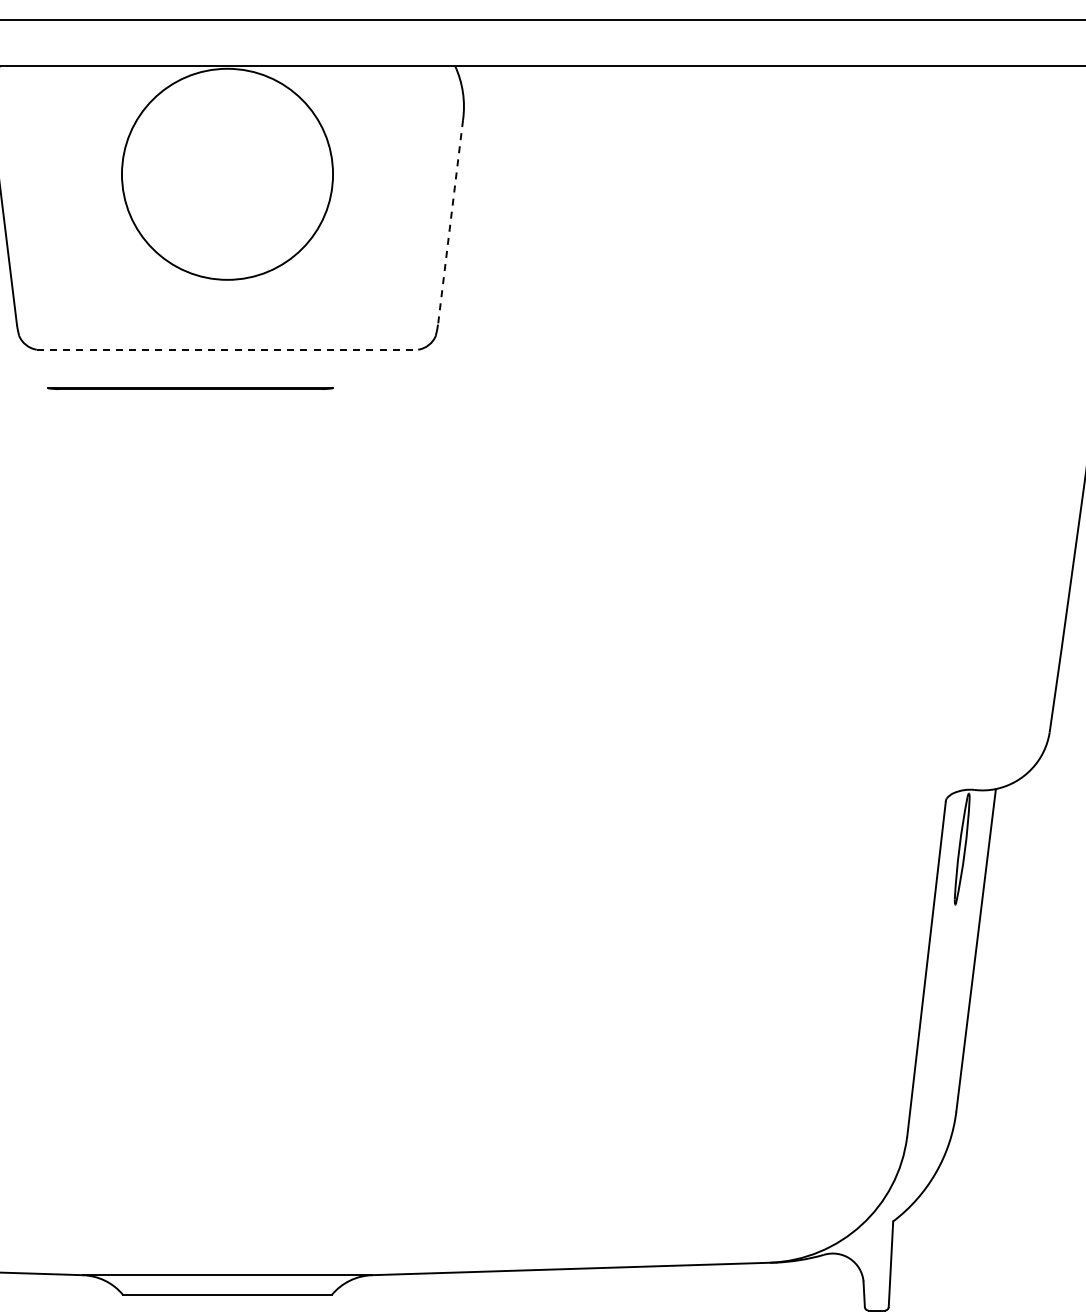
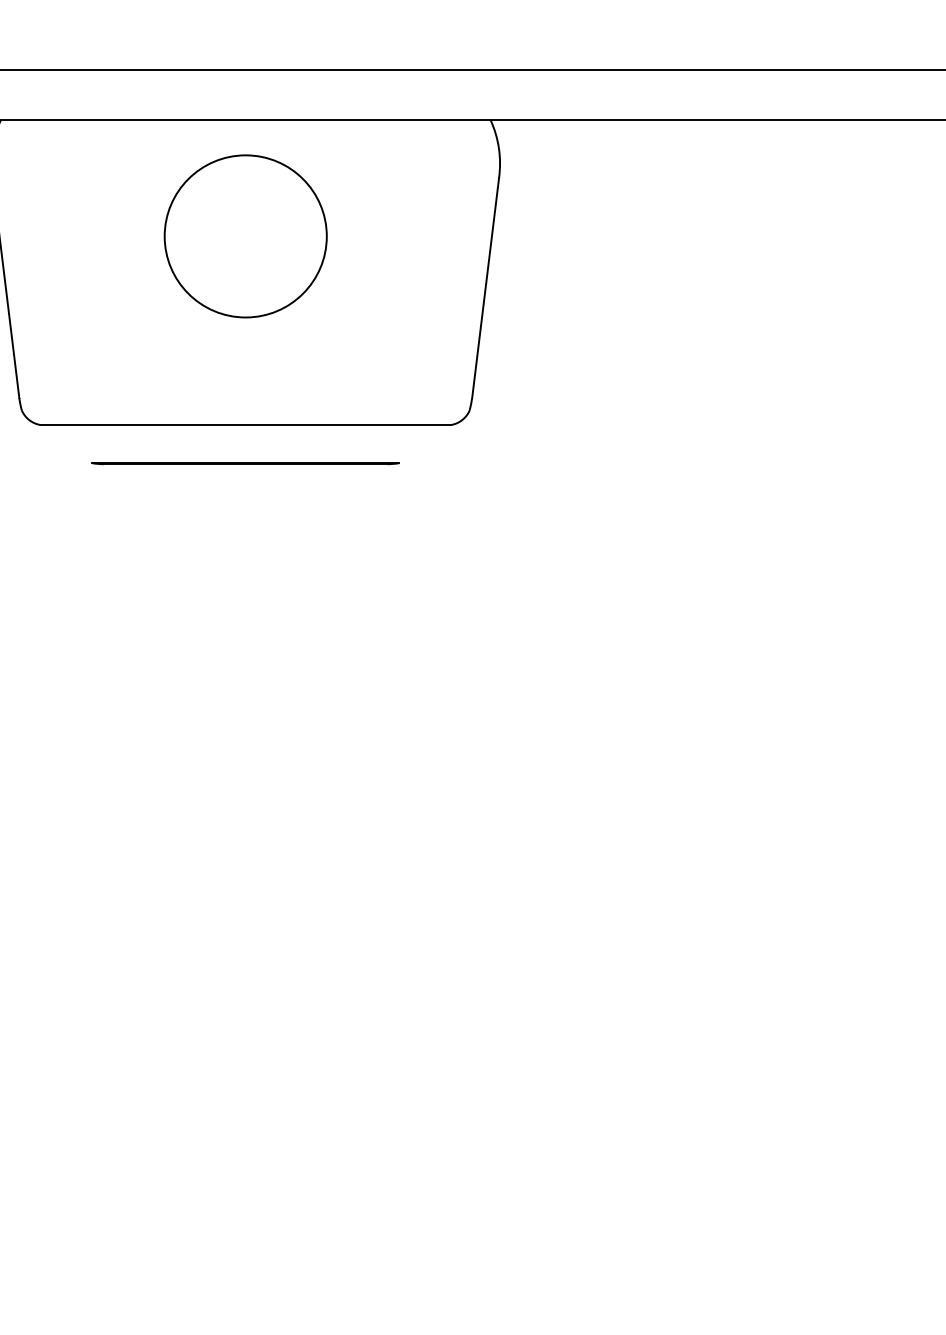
circle: (227, 173) -> (245, 235), size x0.71
line: (450, 222) -> (485, 288), dashed -> solid
line: (227, 349) -> (245, 424), dashed -> solid
line: (190, 388) -> (245, 463), moved

